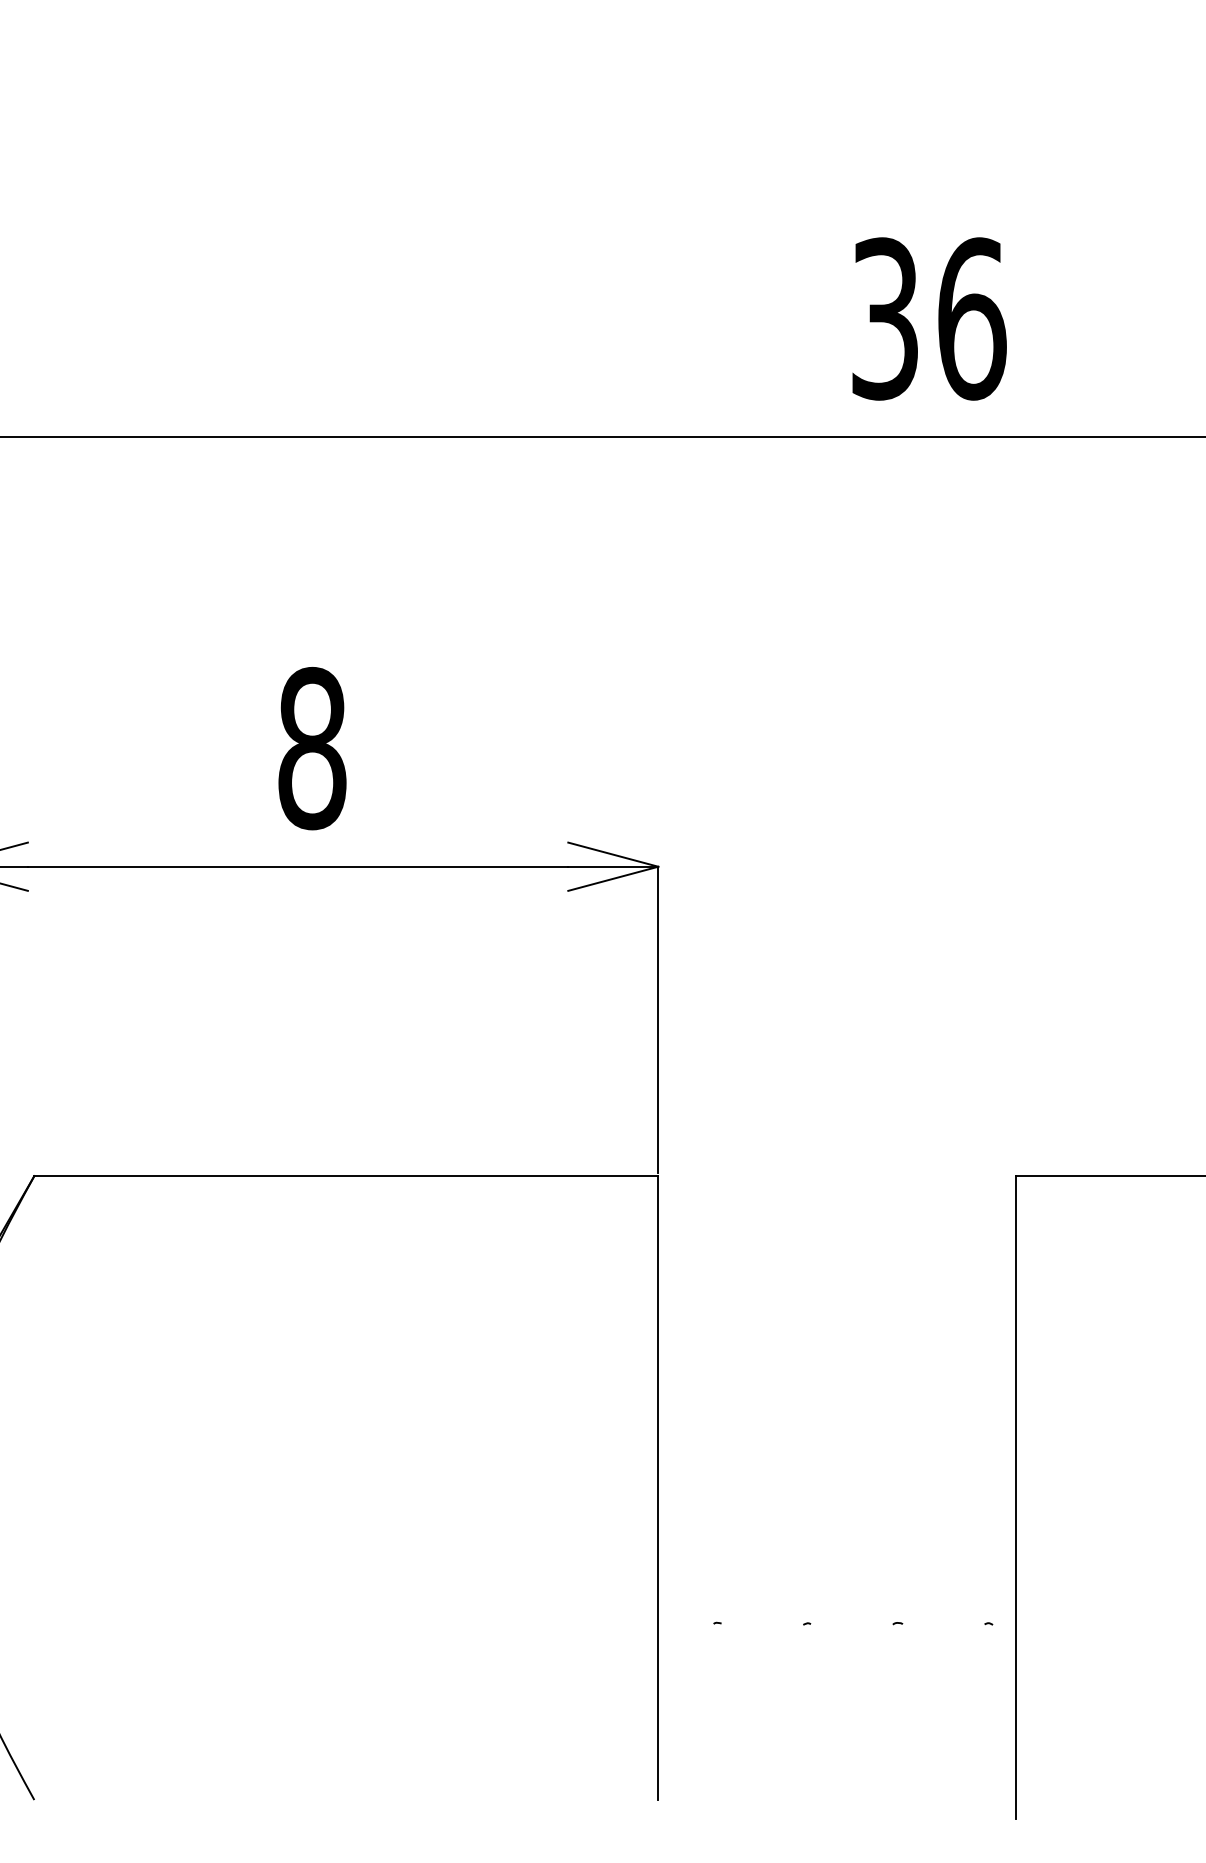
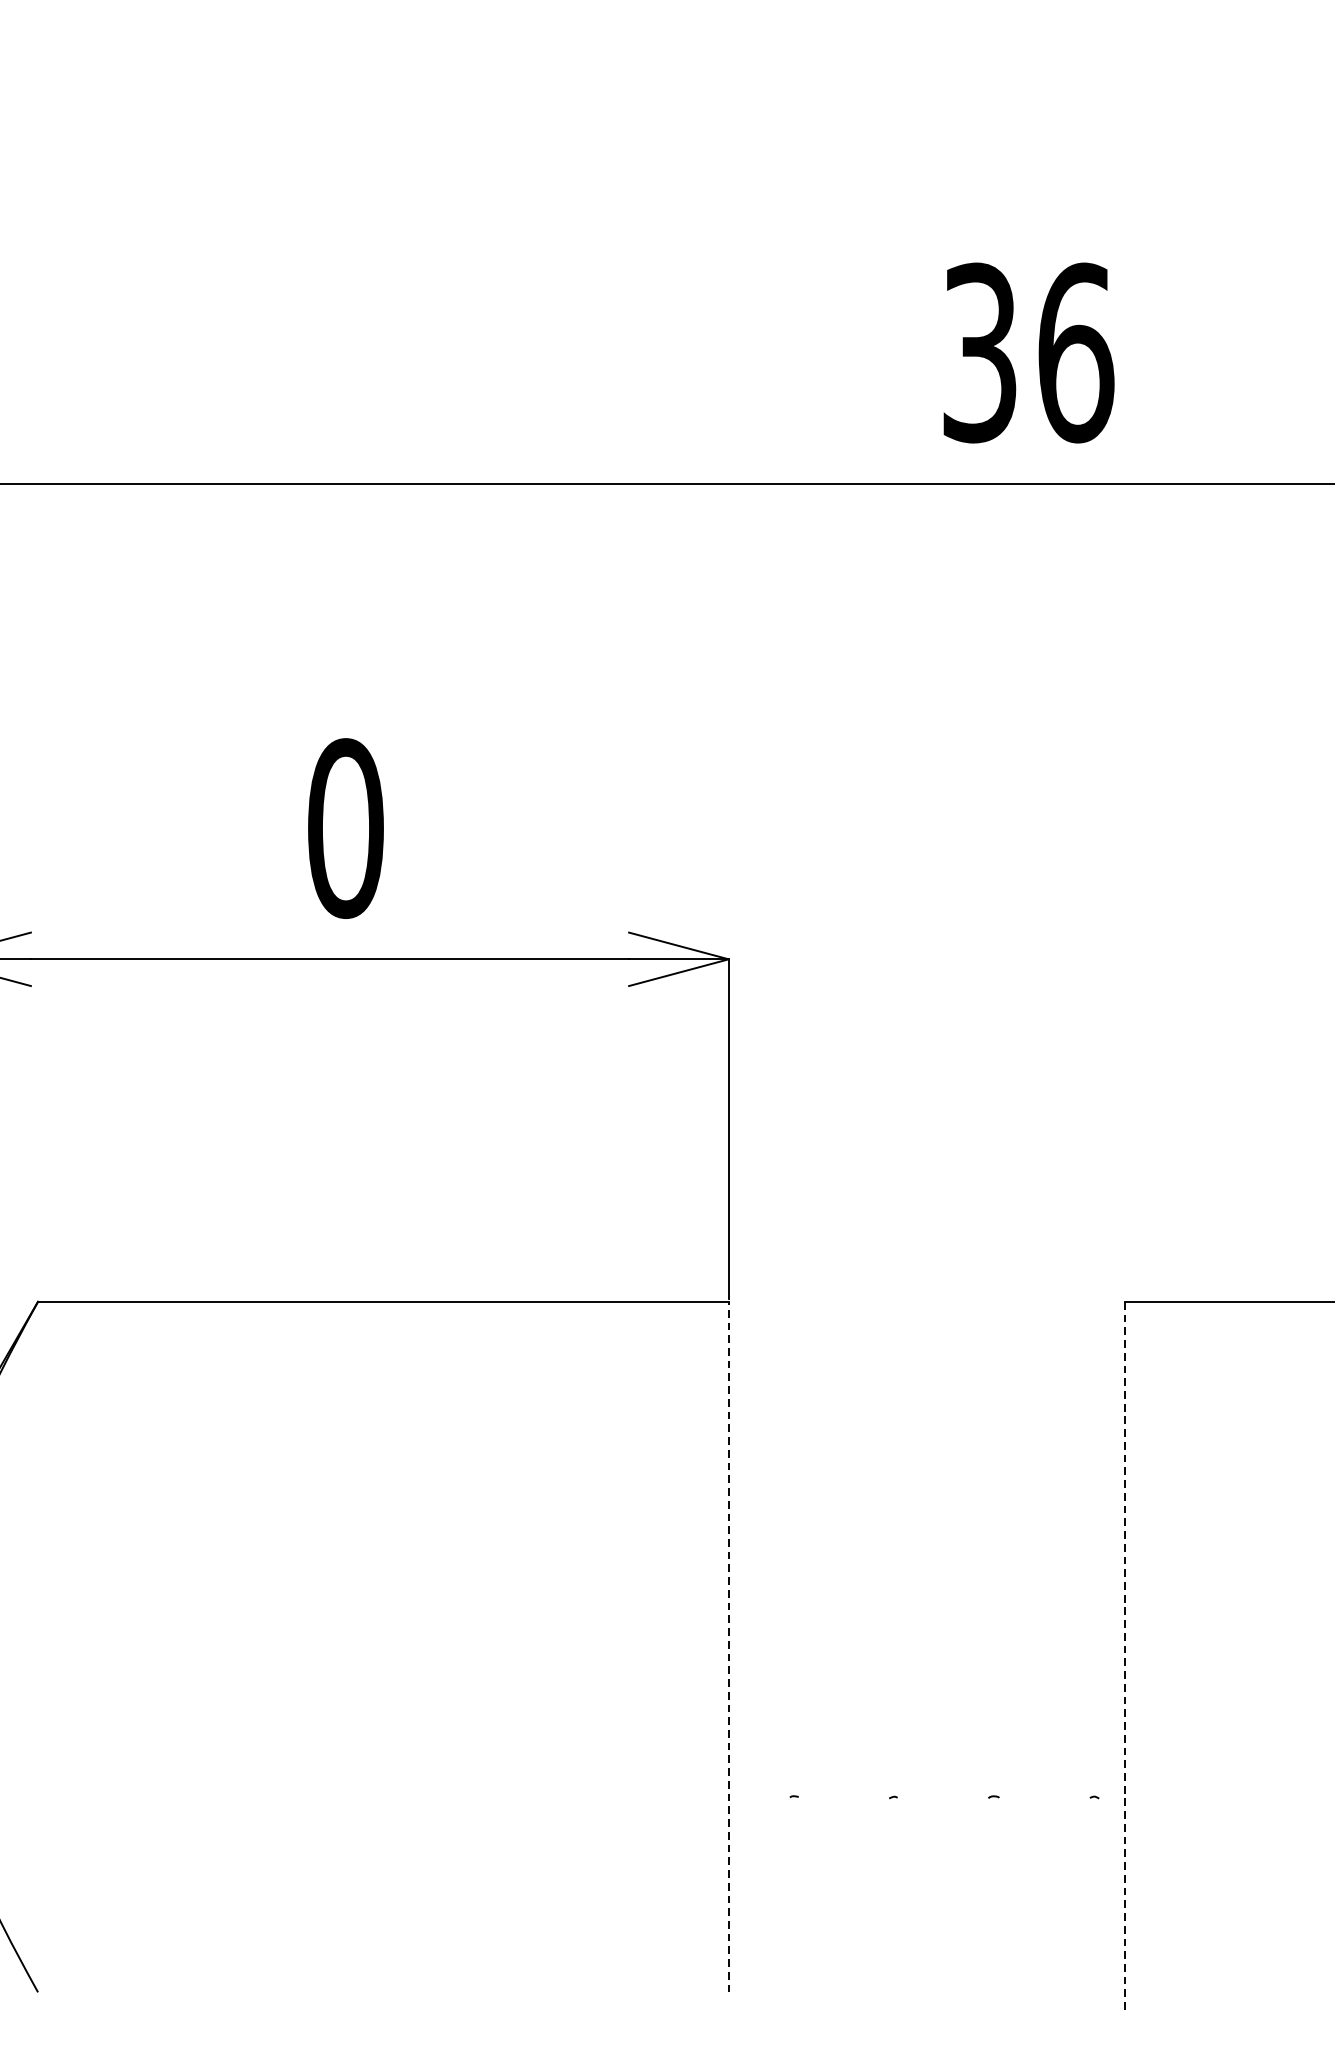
text: (312, 748) -> (345, 828), 8 -> 0
line: (658, 1488) -> (728, 1647), solid -> dashed
line: (1016, 1497) -> (1125, 1657), solid -> dashed

